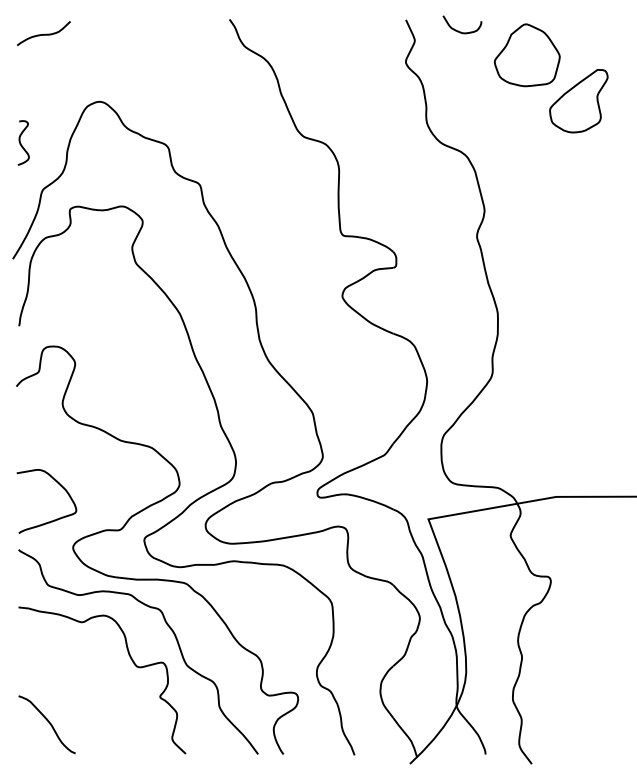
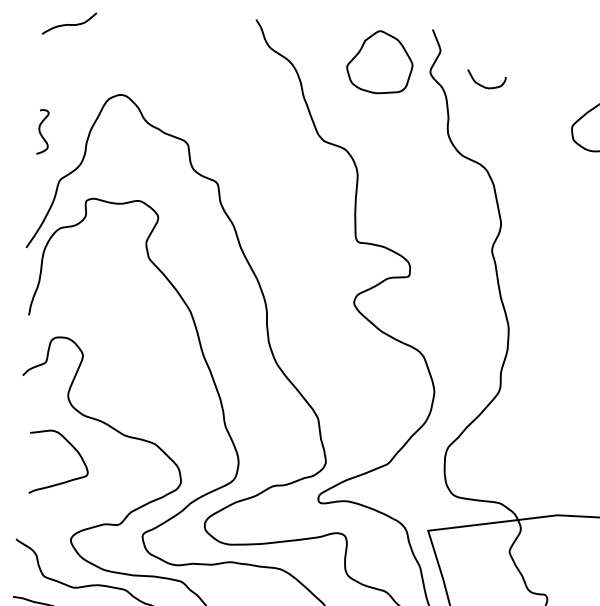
curve: (461, 31) -> (485, 86), moved
part: (526, 55) -> (379, 62), moved
curve: (51, 520) -> (62, 482), moved

